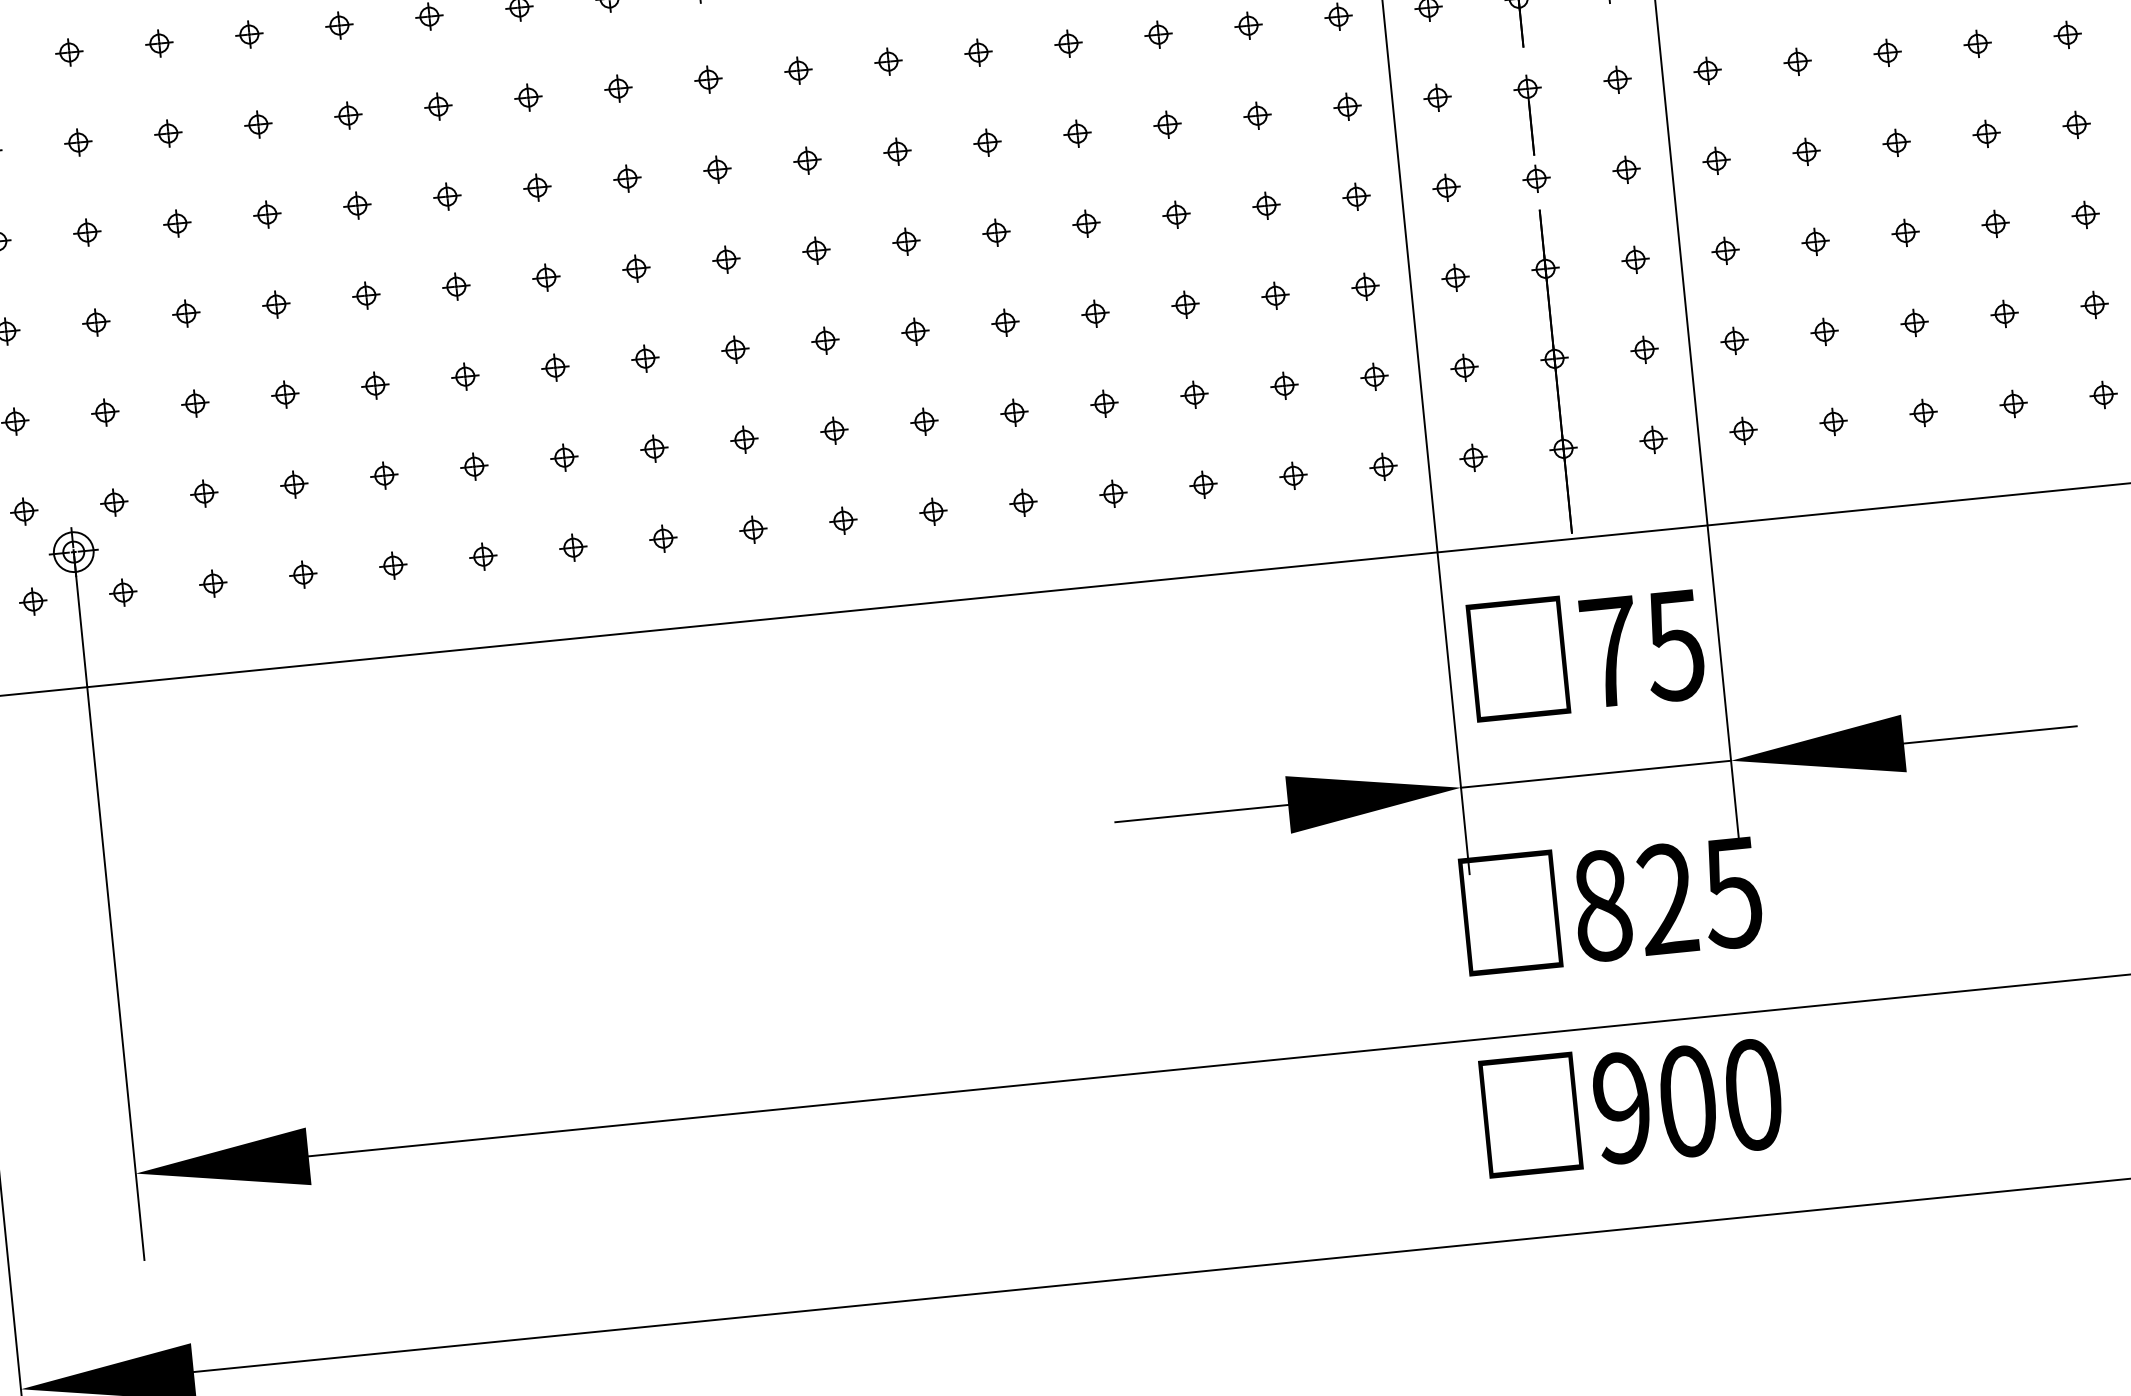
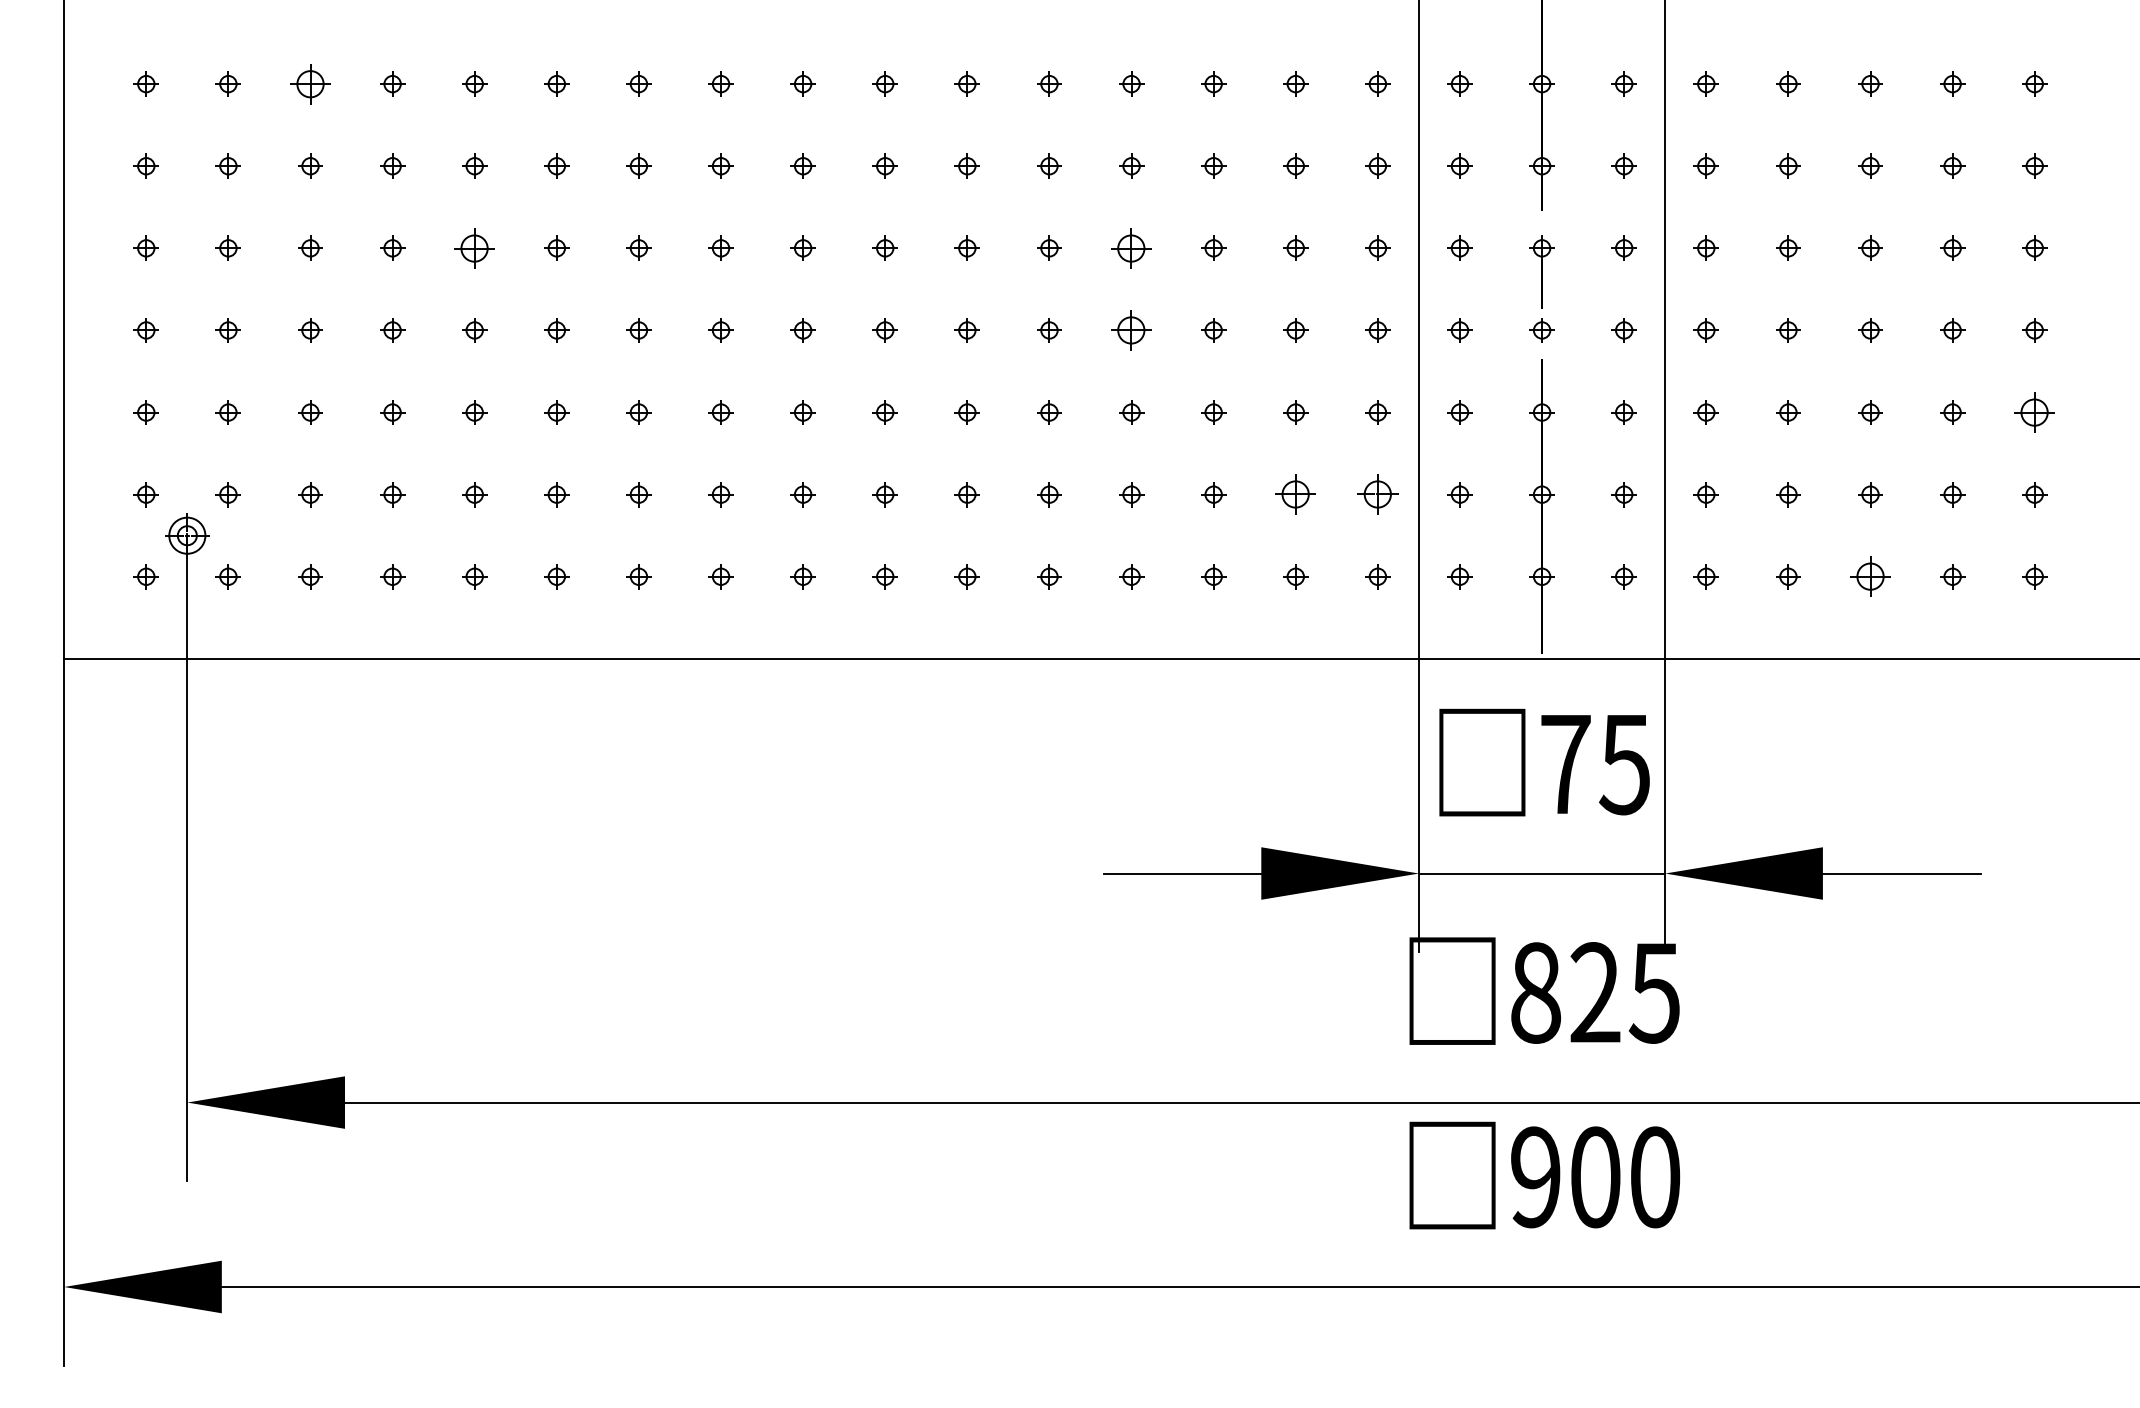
part: (159, 42) -> (310, 83), size x1.6
part: (1077, 132) -> (1131, 247), size x1.6
part: (357, 204) -> (474, 247), size x1.6
part: (2085, 214) -> (2034, 412), size x1.6
part: (1086, 223) -> (1131, 330), size x1.6
part: (1374, 376) -> (1377, 494), size x1.6
part: (1284, 385) -> (1295, 494), size x1.6
part: (1923, 412) -> (1870, 576), size x1.6

